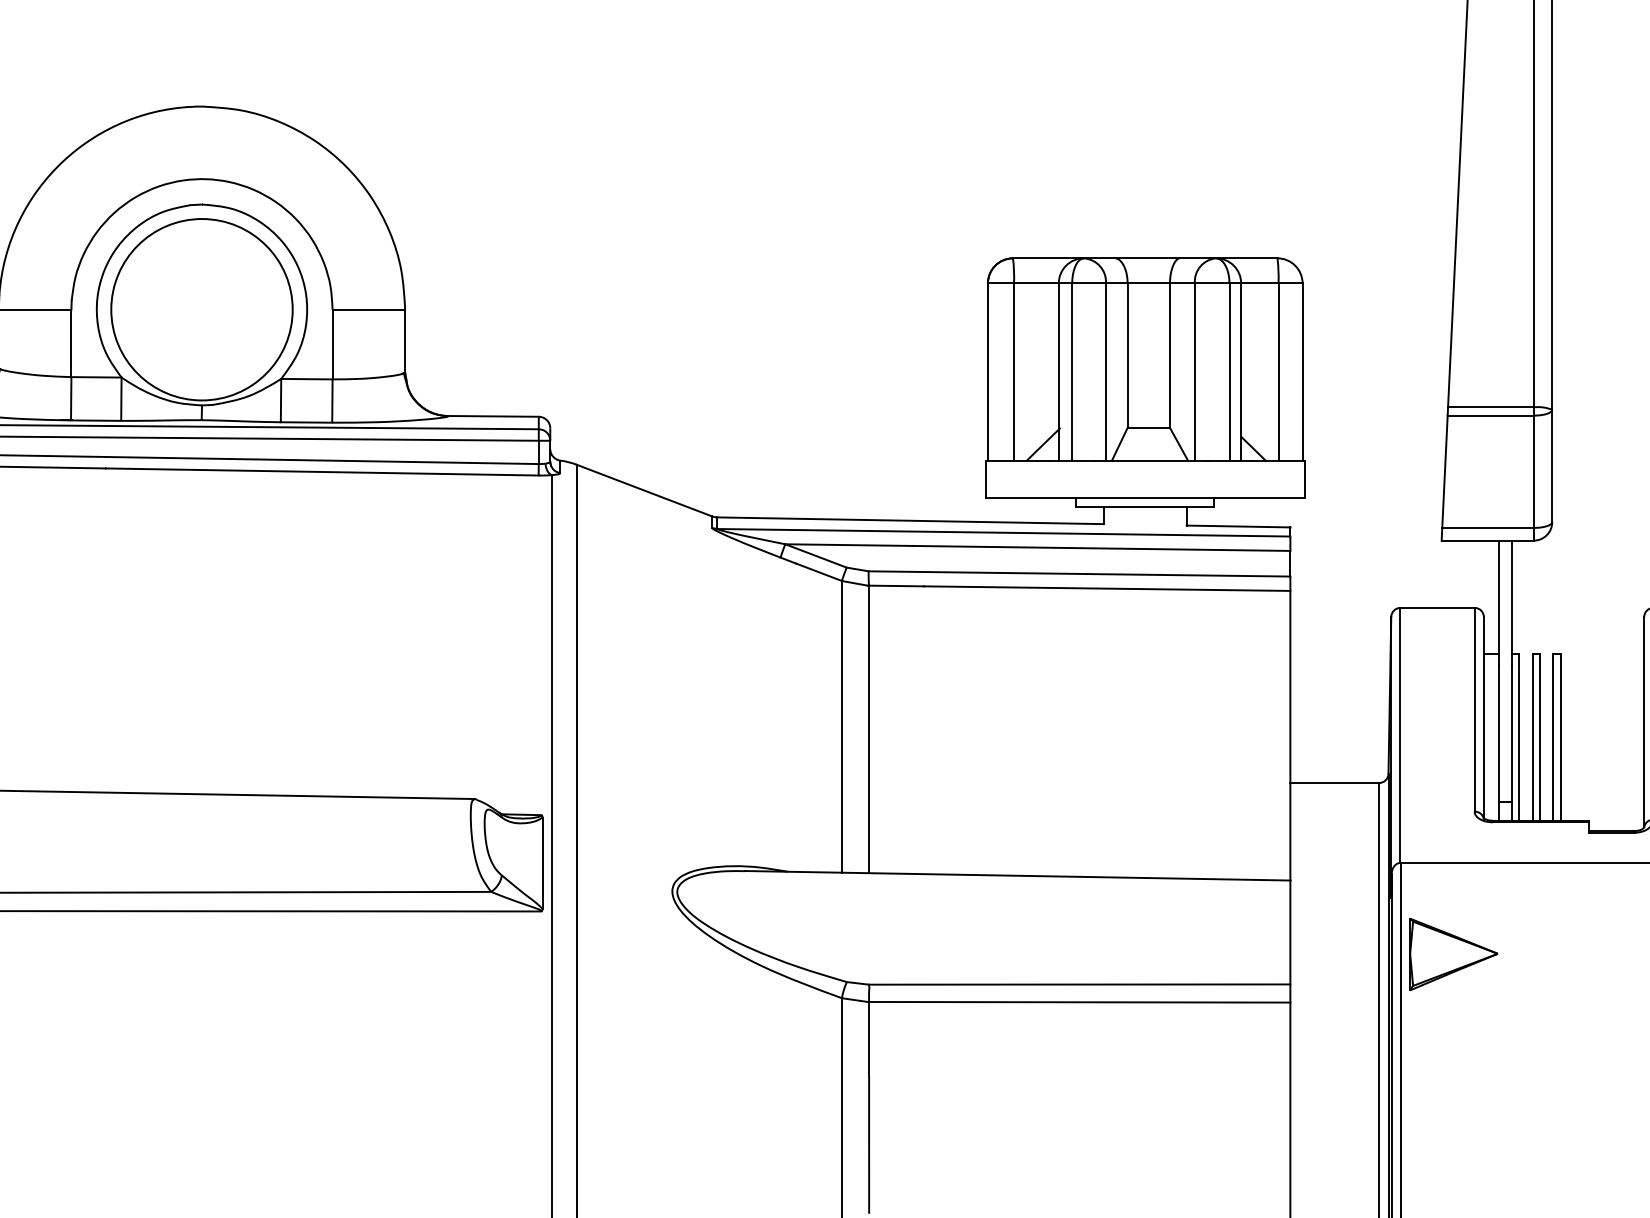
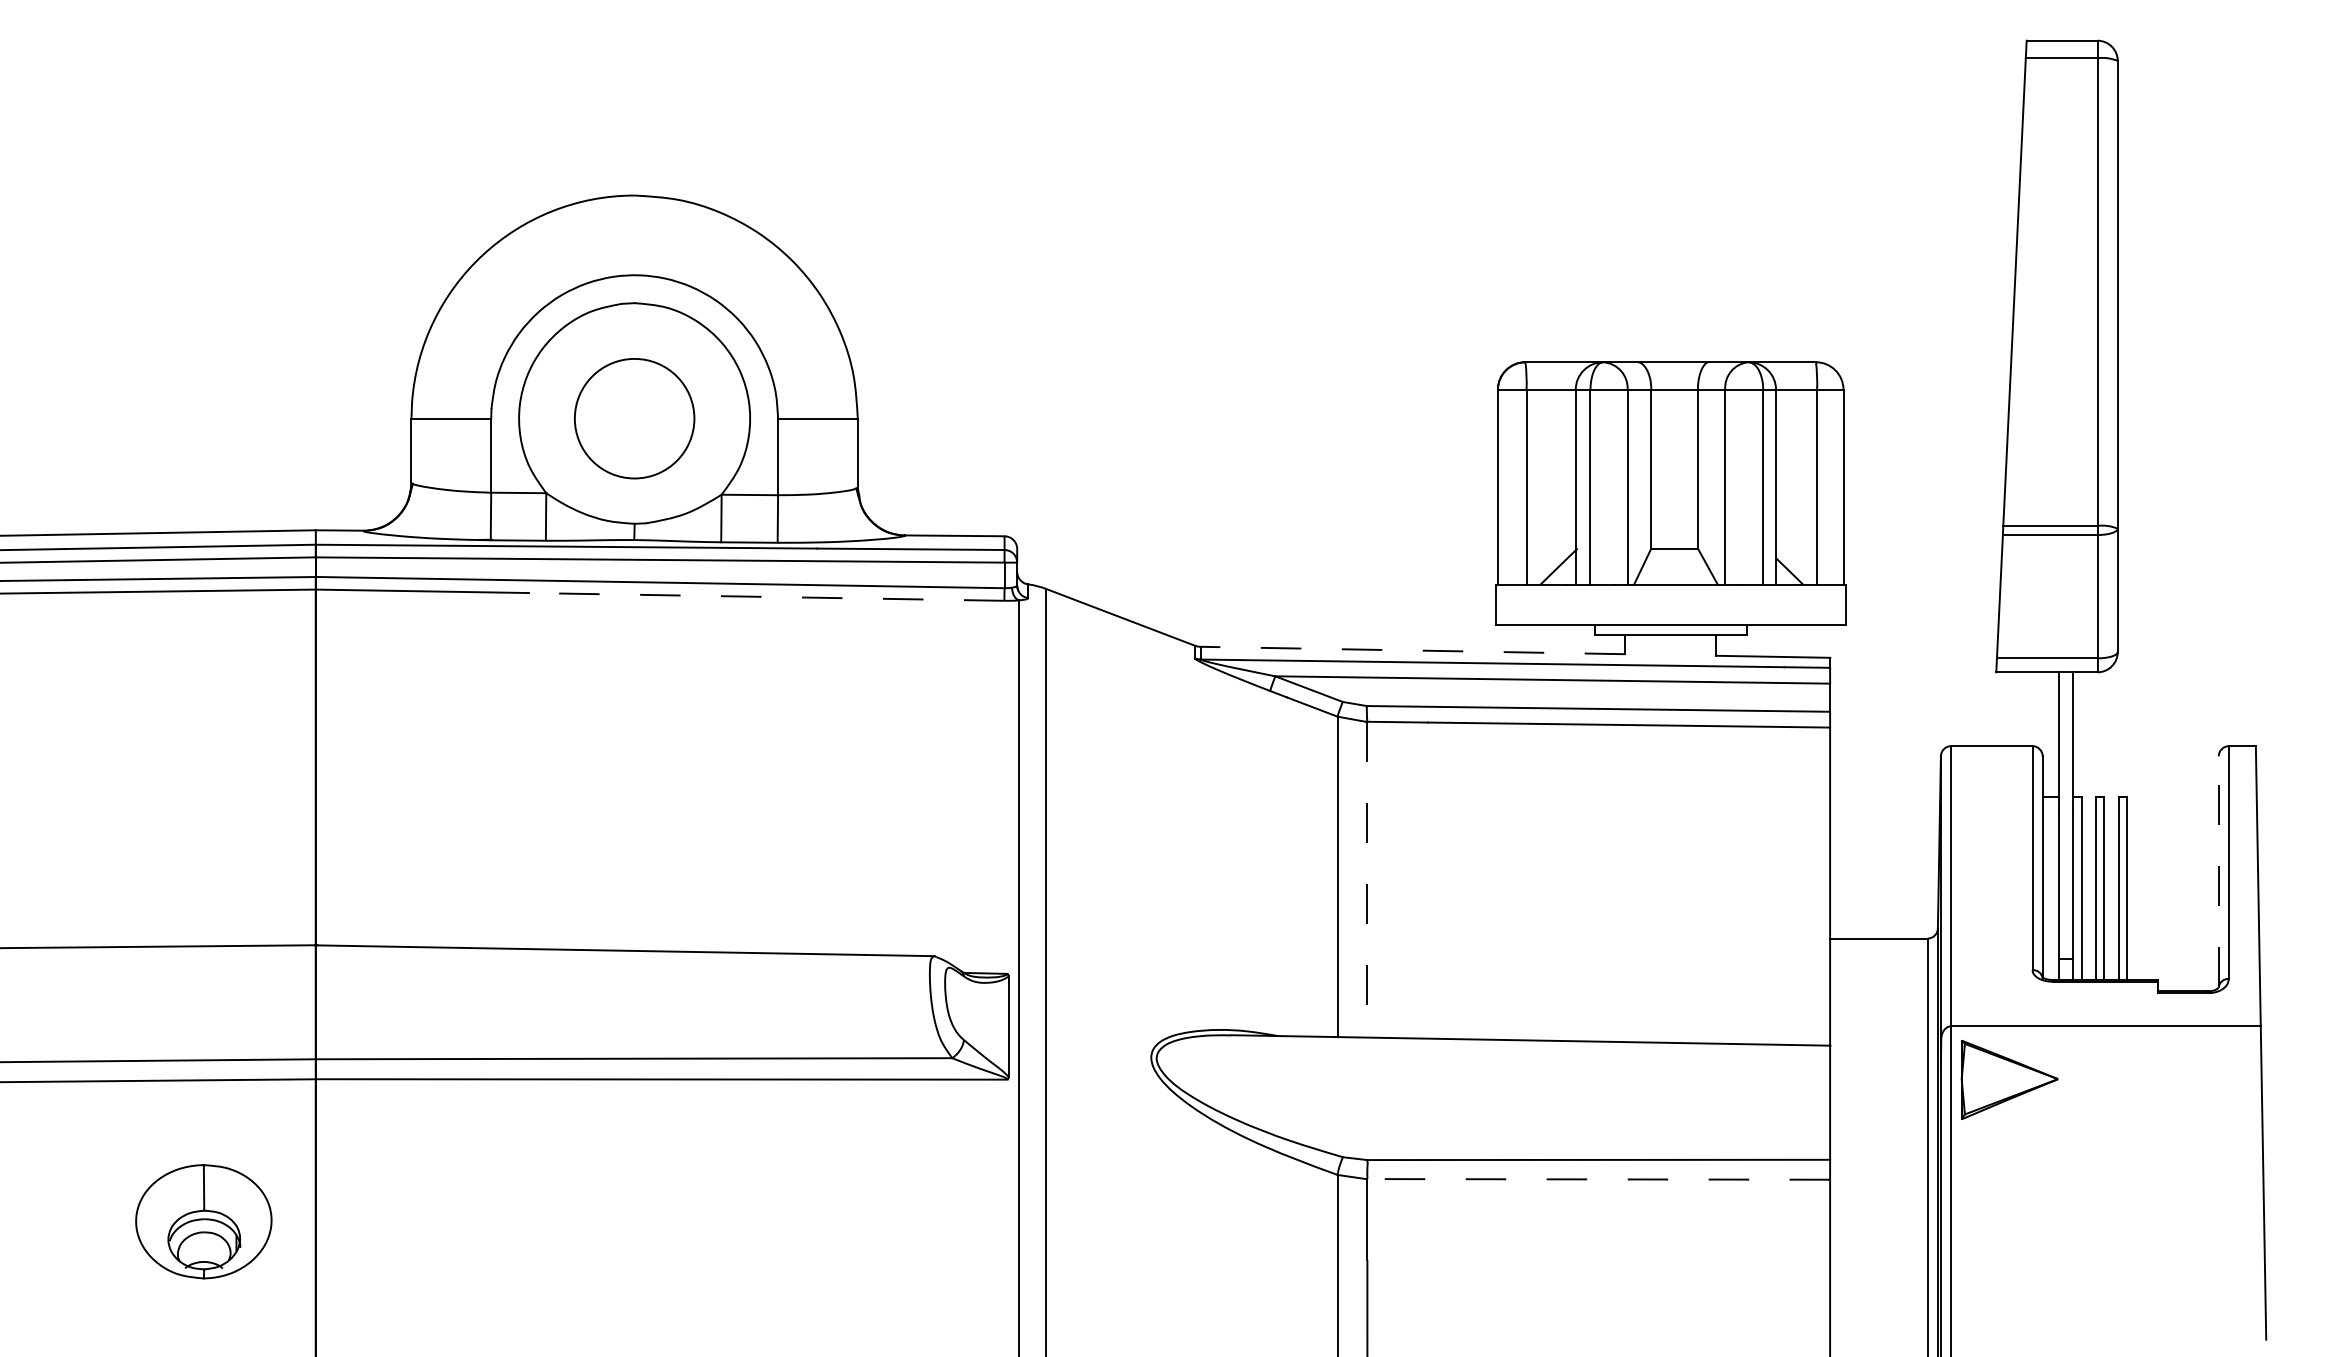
circle: (201, 309) -> (634, 418), size x0.6
line: (322, 471) -> (766, 596), solid -> dashed
line: (910, 520) -> (1412, 650), solid -> dashed
line: (1643, 721) -> (2218, 871), solid -> dashed
line: (869, 729) -> (1367, 879), solid -> dashed
part: (1453, 954) -> (2009, 1079), moved
line: (1079, 1002) -> (1598, 1179), solid -> dashed

